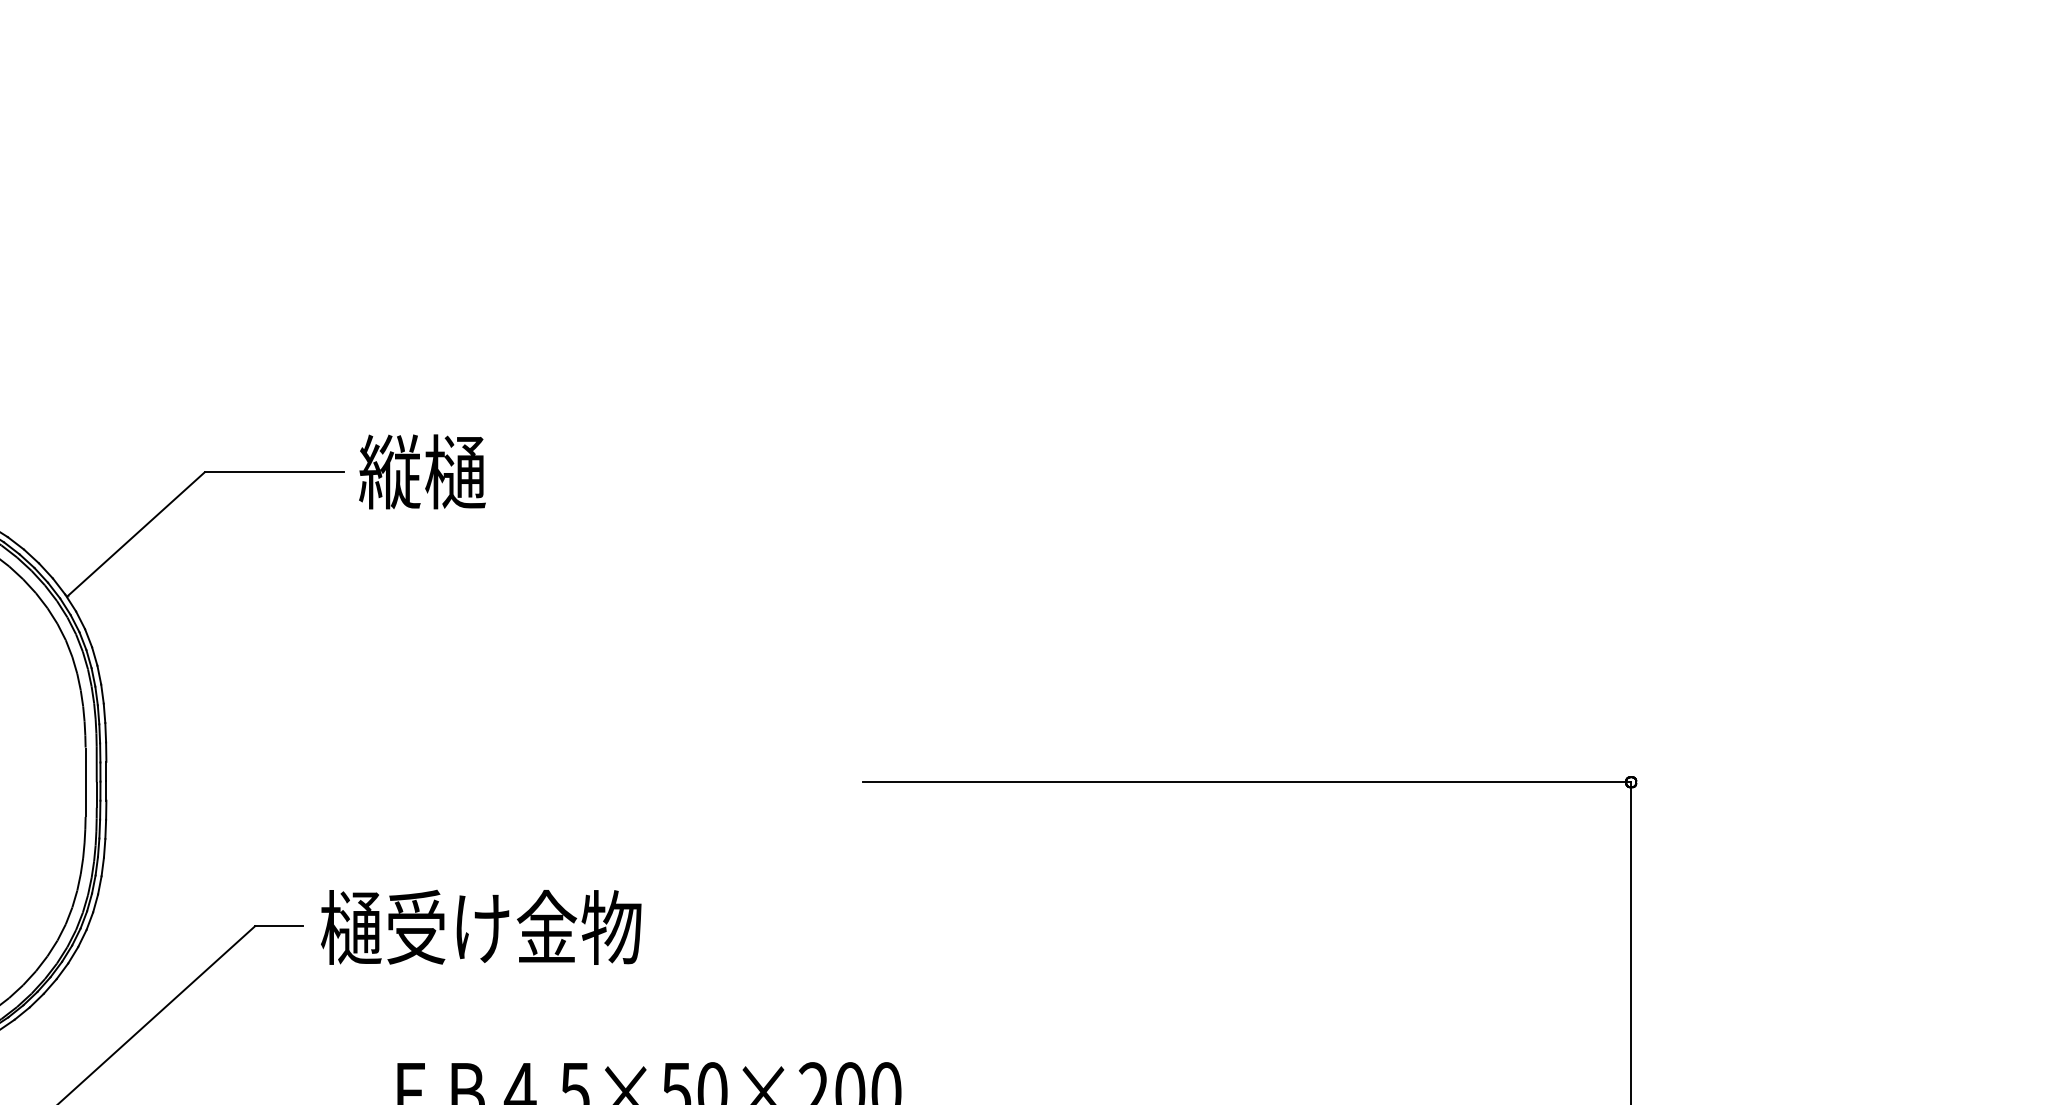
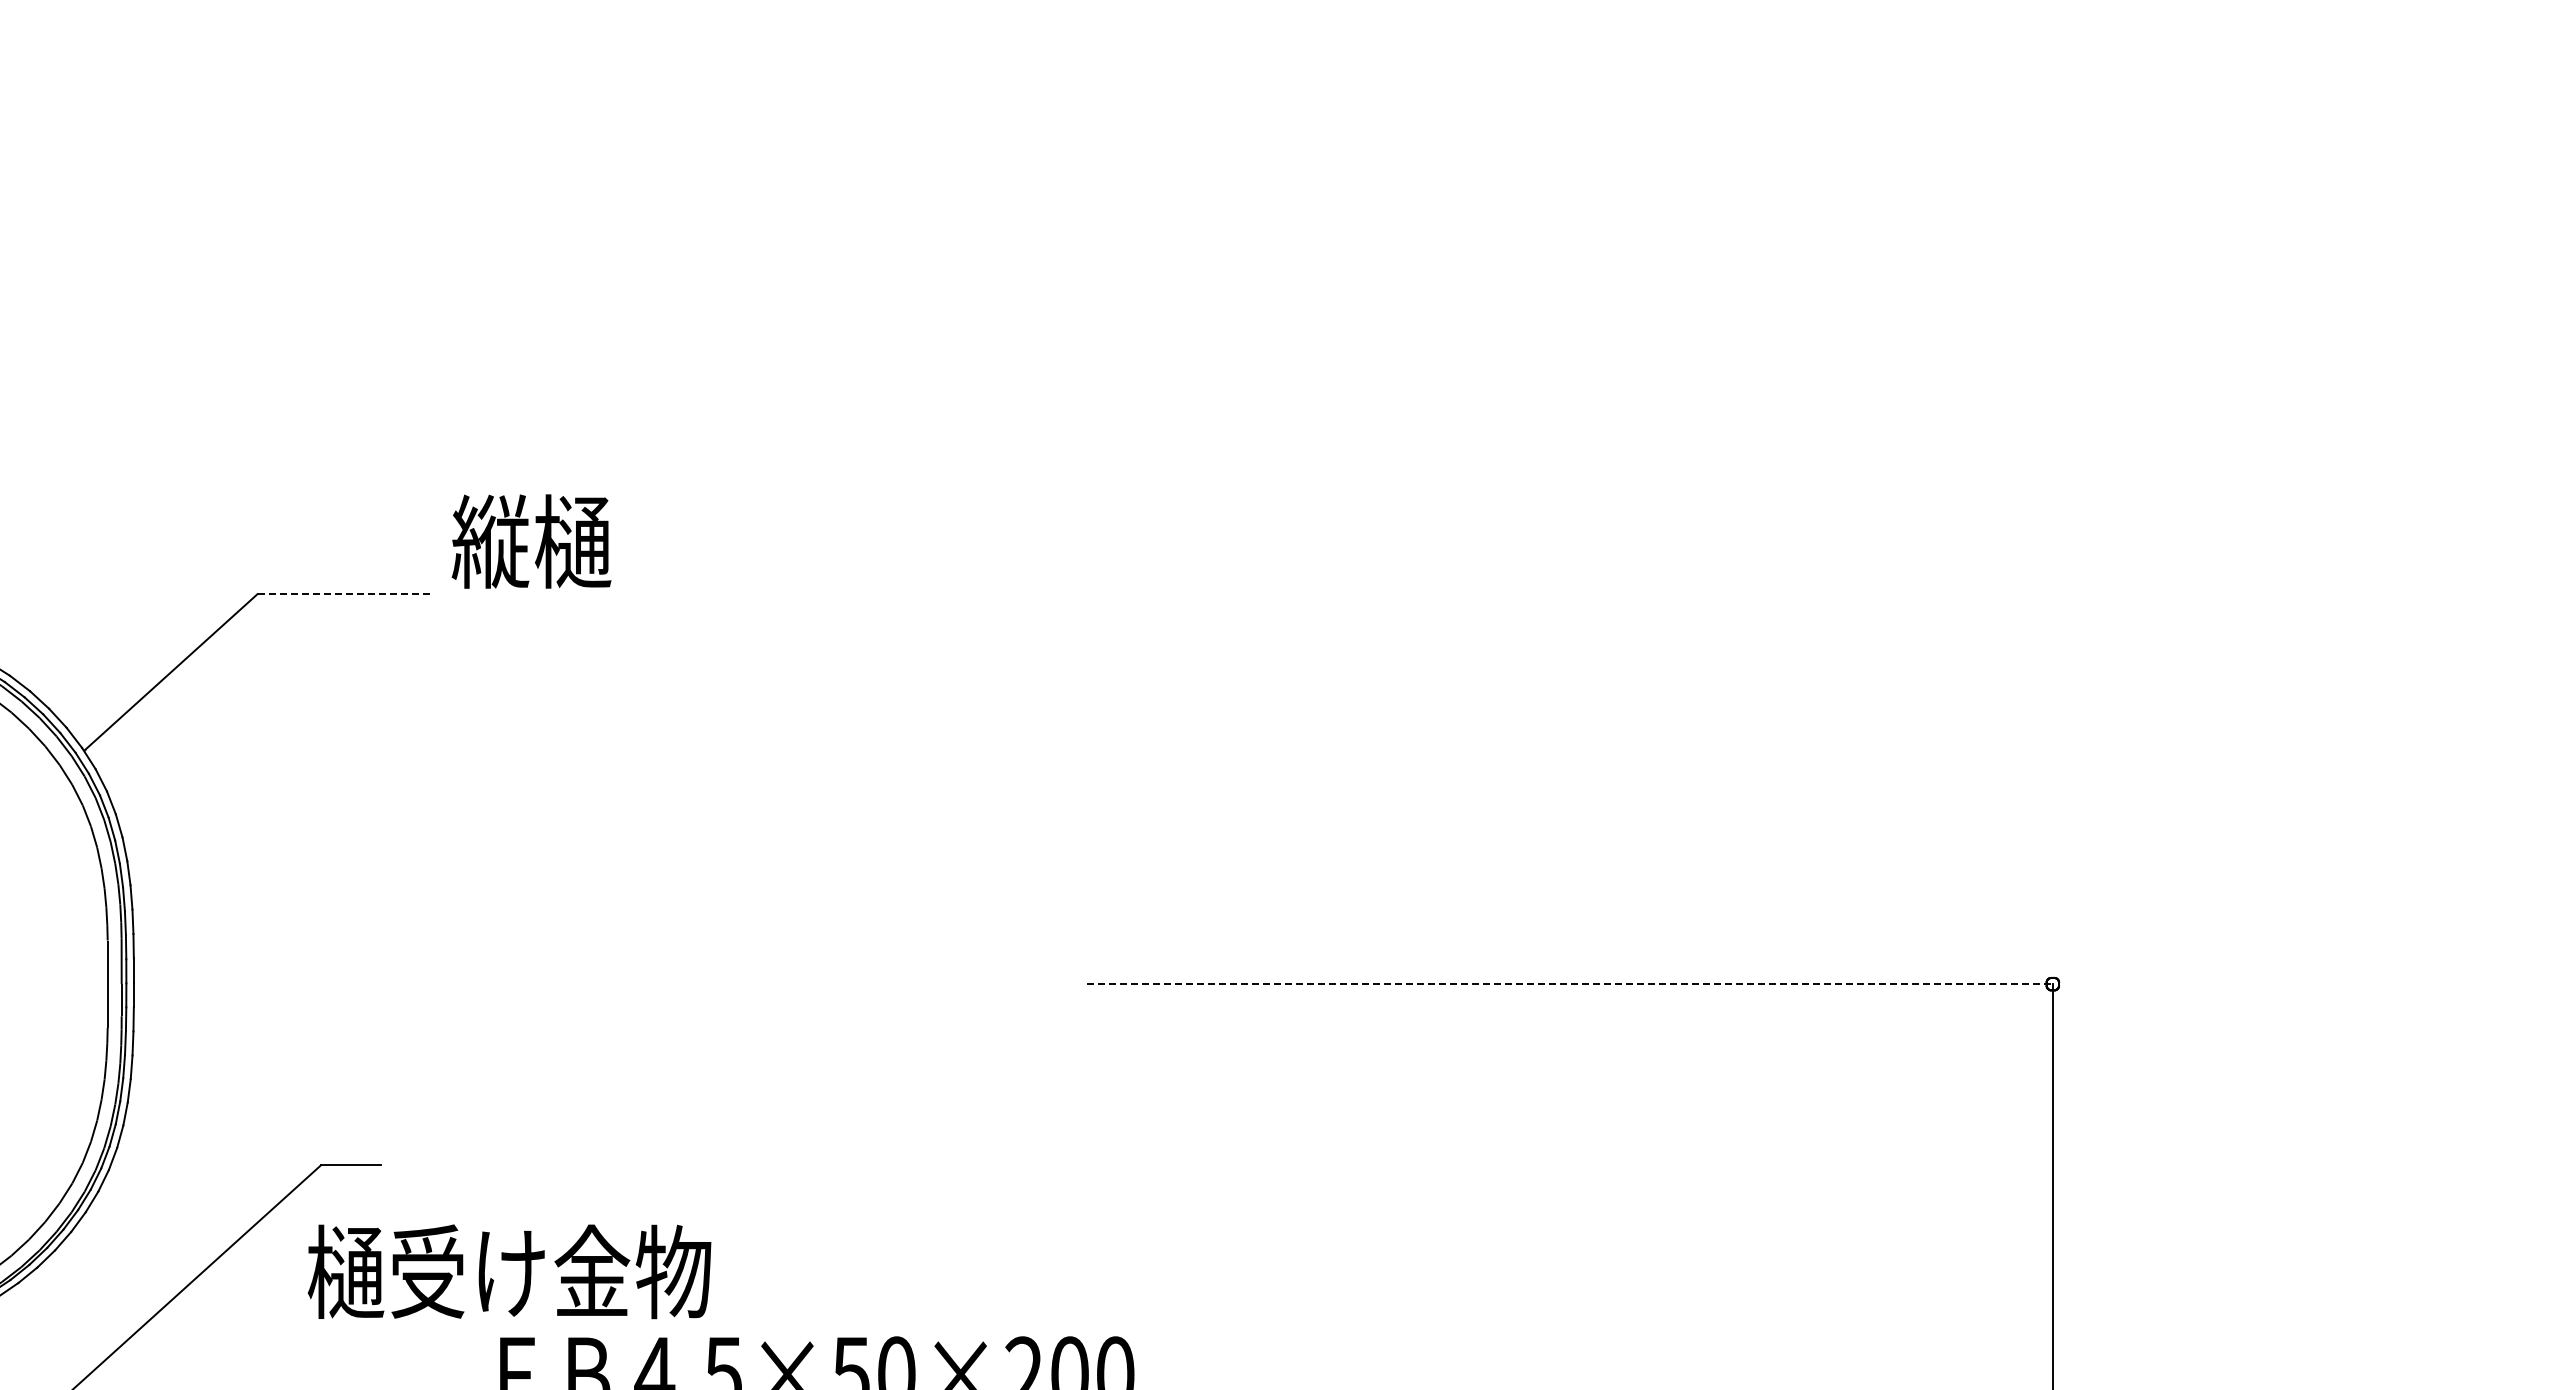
text: (422, 471) -> (531, 541), moved
line: (274, 472) -> (345, 594), solid -> dashed
line: (1247, 782) -> (1570, 984), solid -> dashed
text: (481, 927) -> (509, 1271), moved

